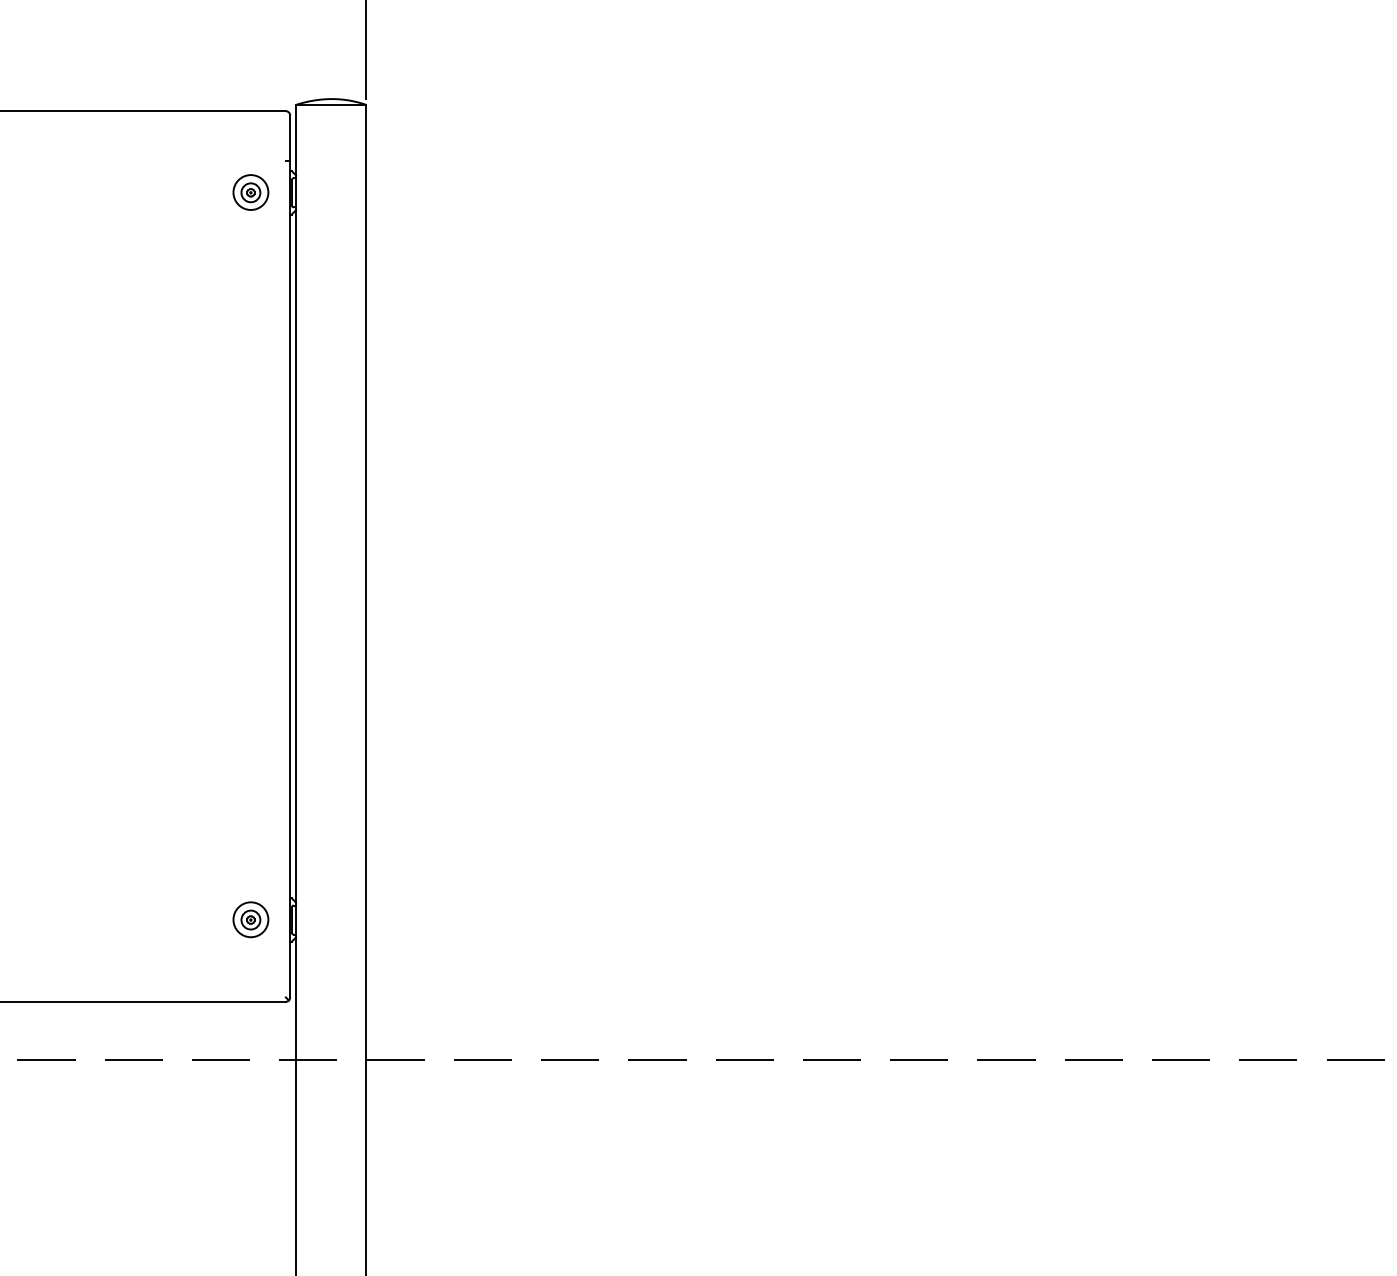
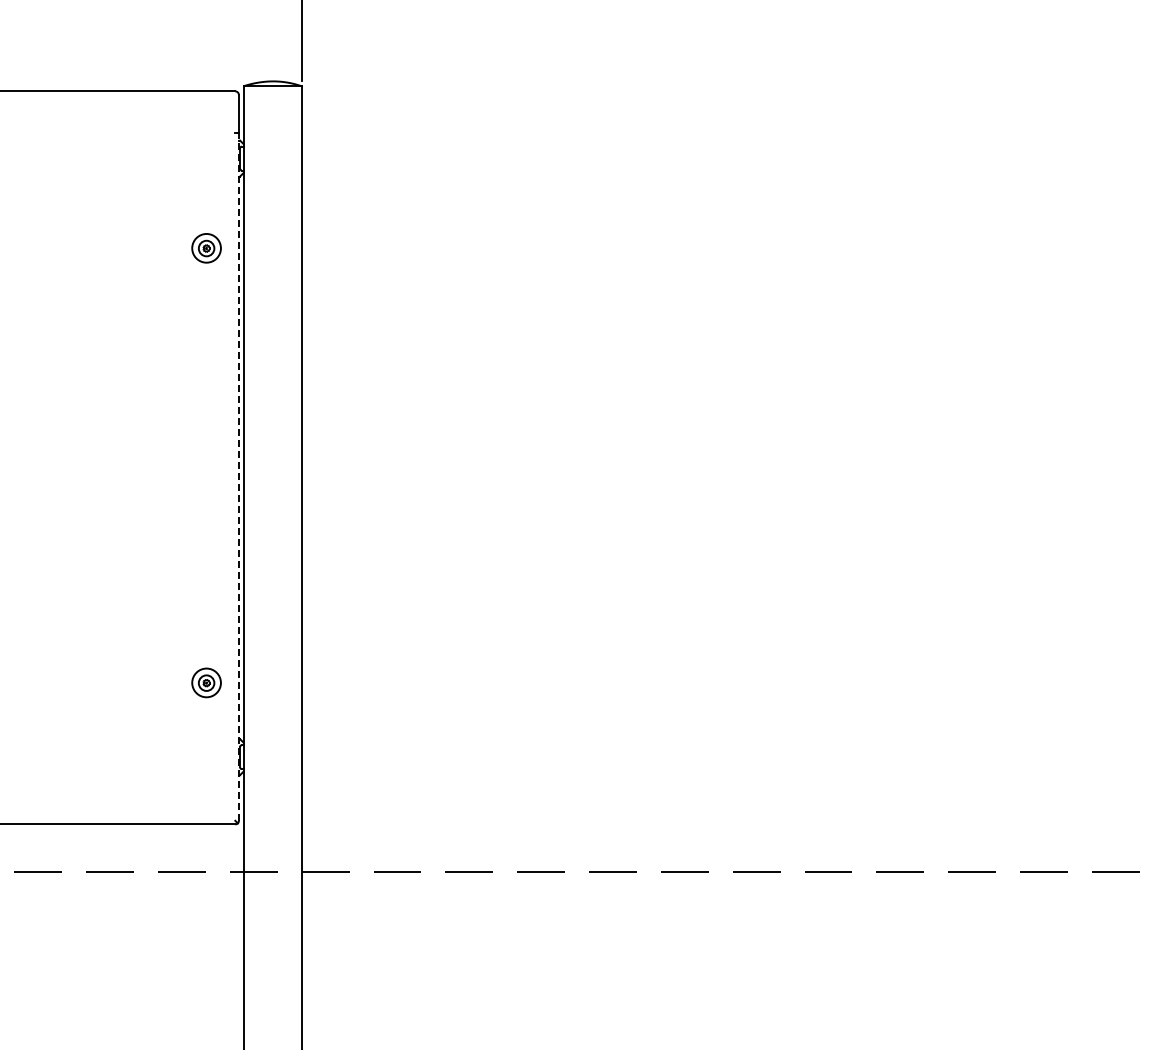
part: (250, 192) -> (206, 248), moved
line: (289, 579) -> (238, 476), solid -> dashed
part: (250, 919) -> (206, 682), moved

